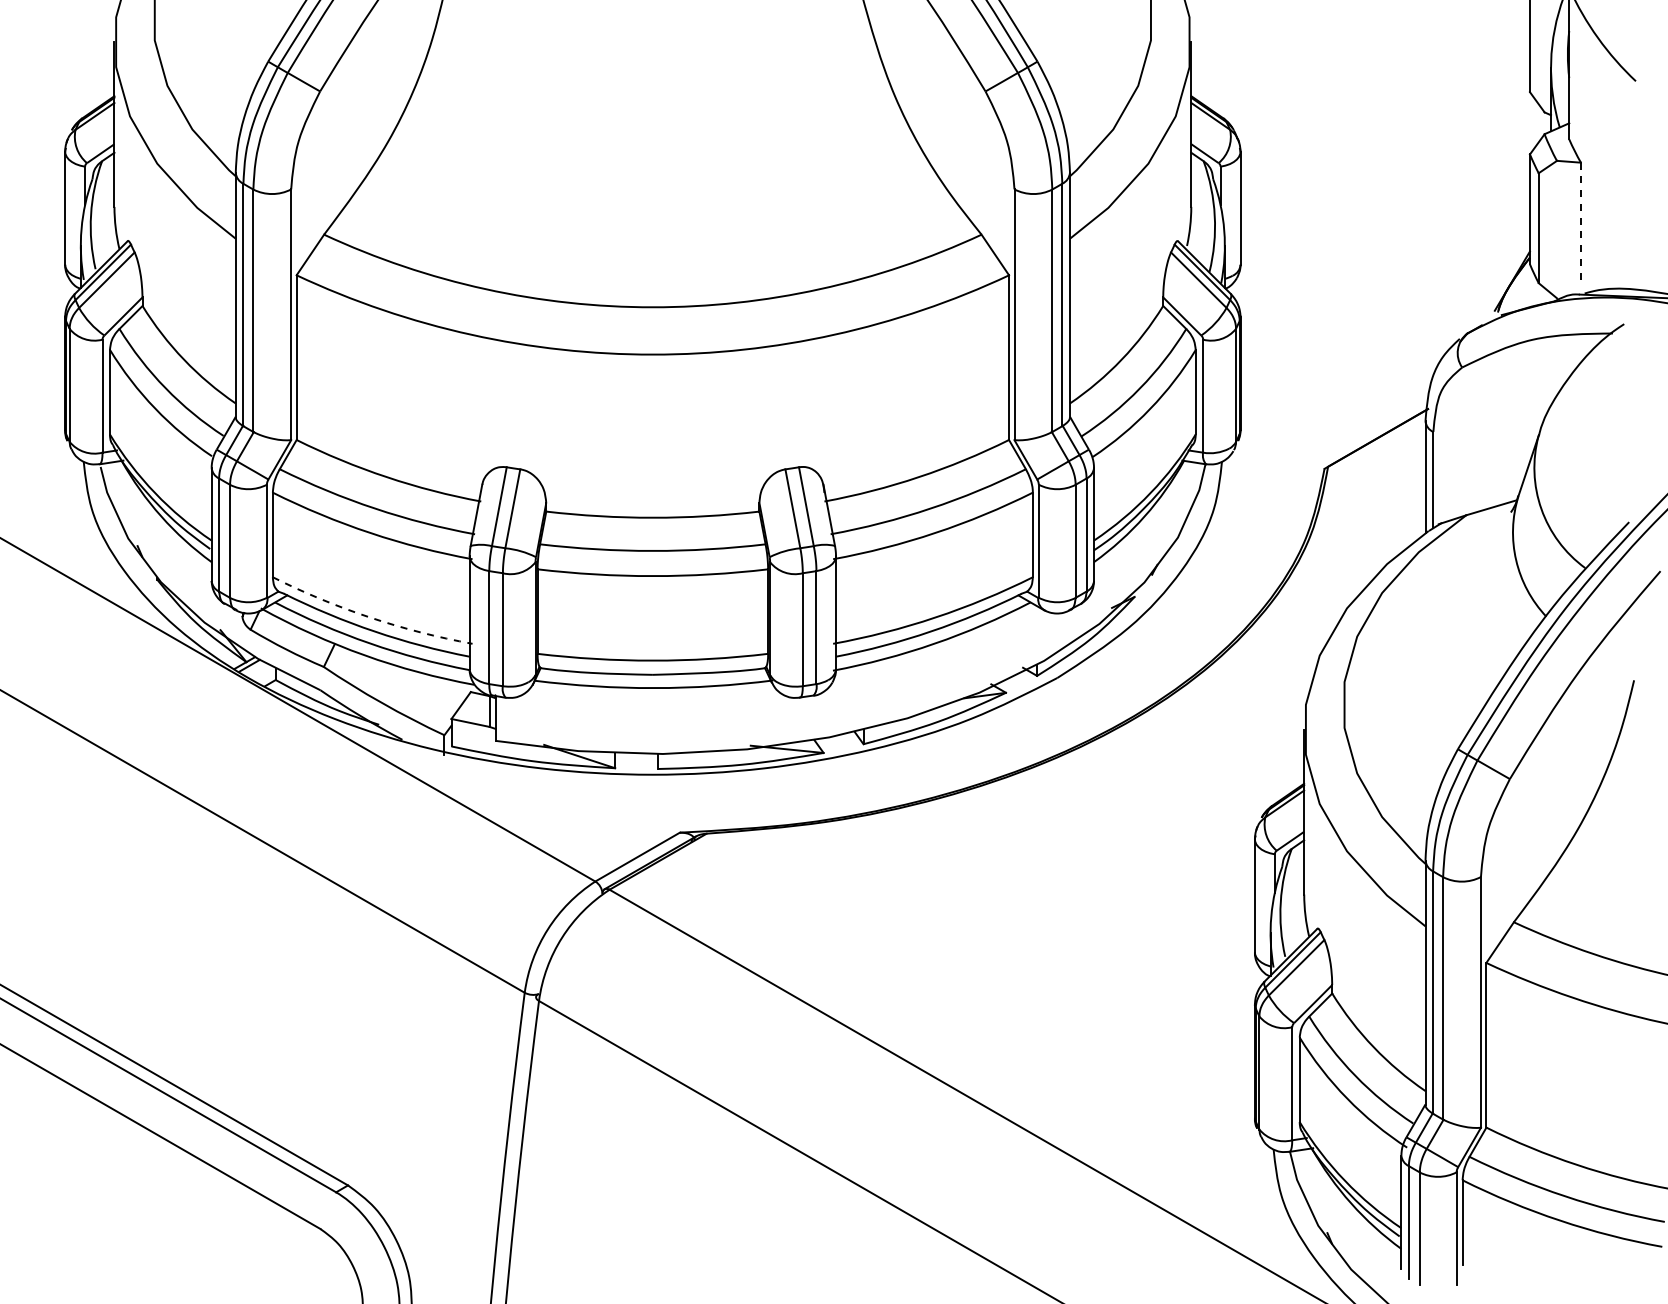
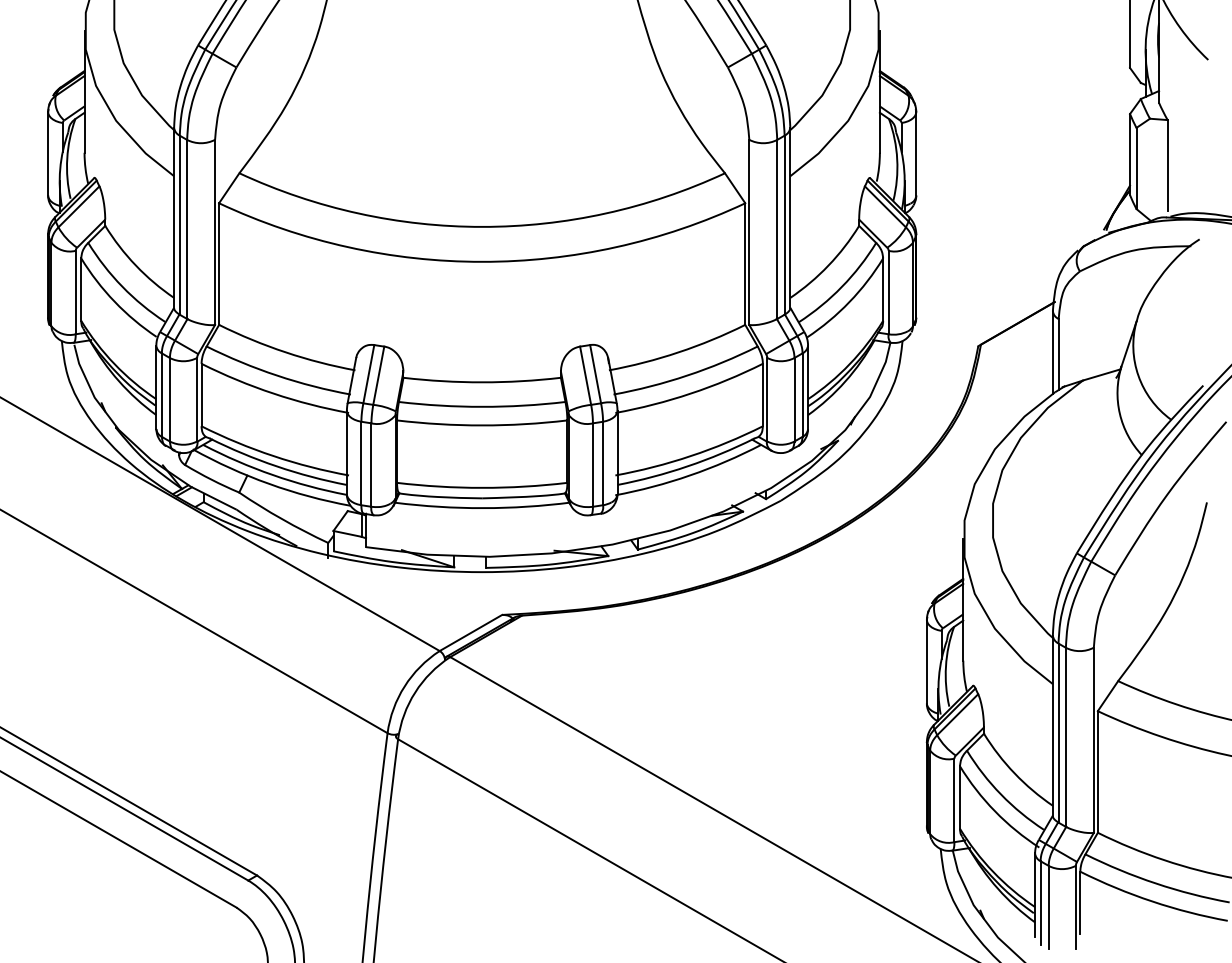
line: (1580, 224) -> (1167, 165), dashed -> solid
arc: (370, 617) -> (273, 456), dashed -> solid

